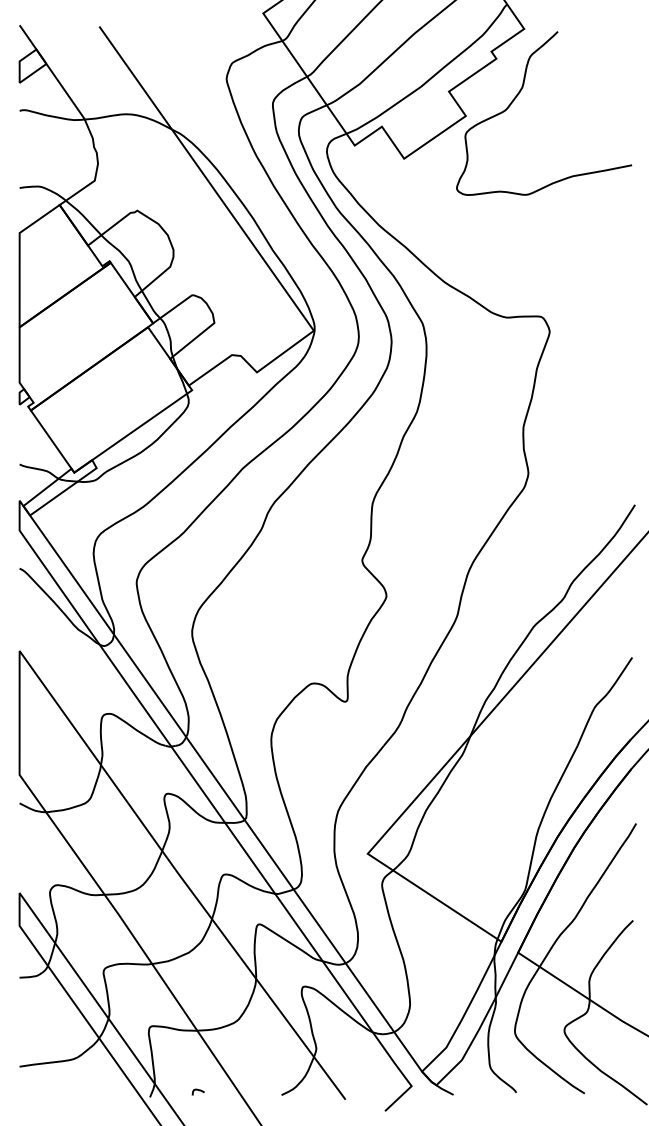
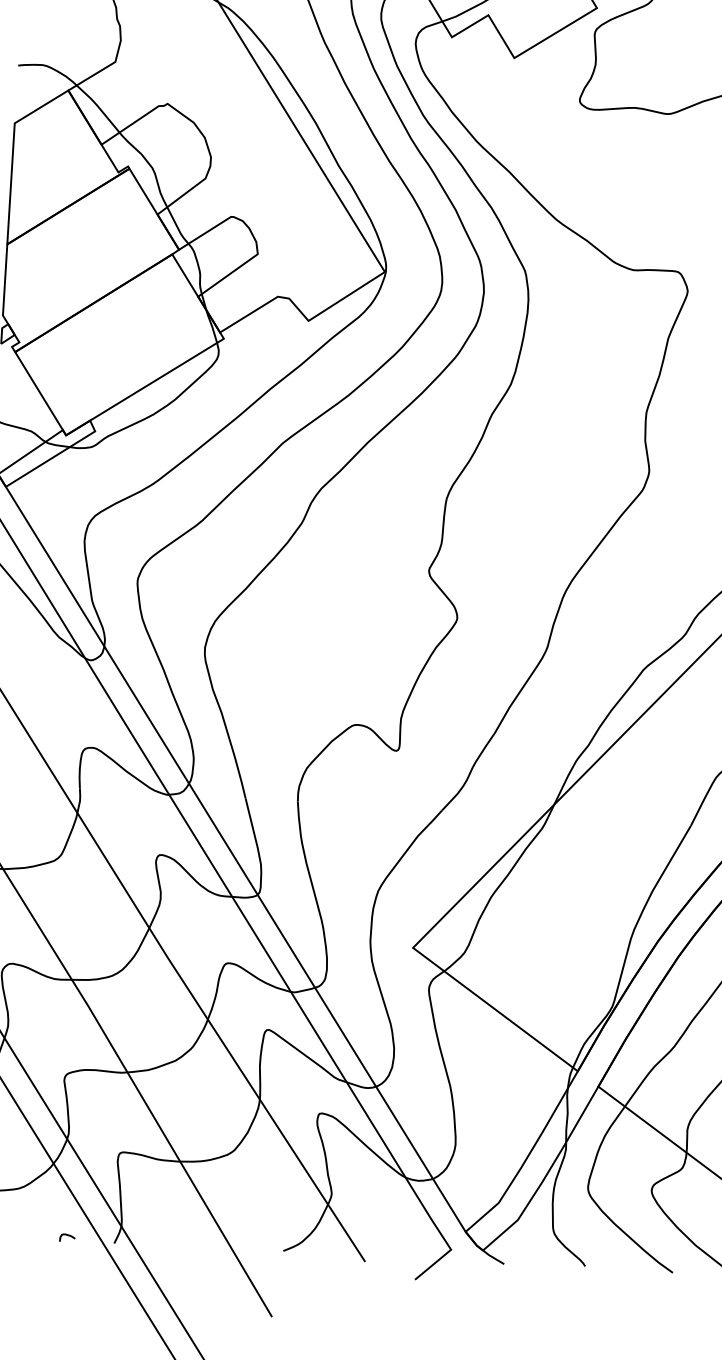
curve: (197, 1090) -> (66, 1235), moved

